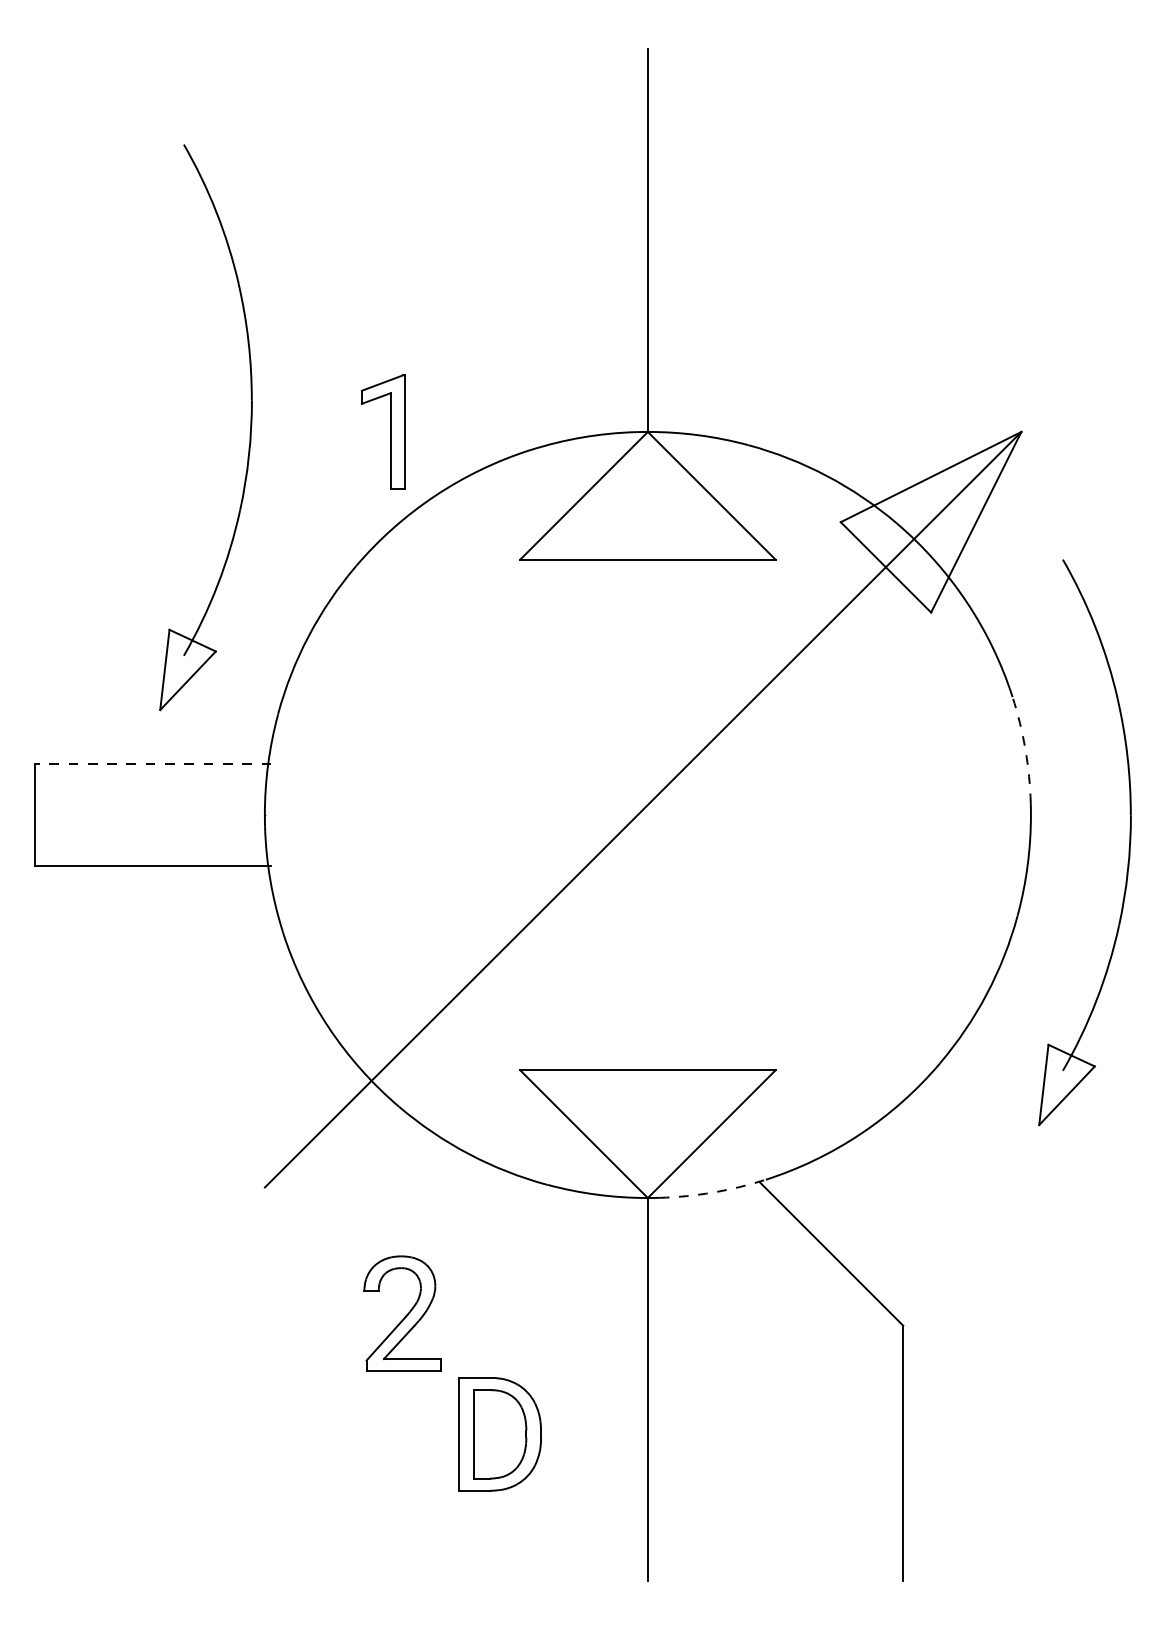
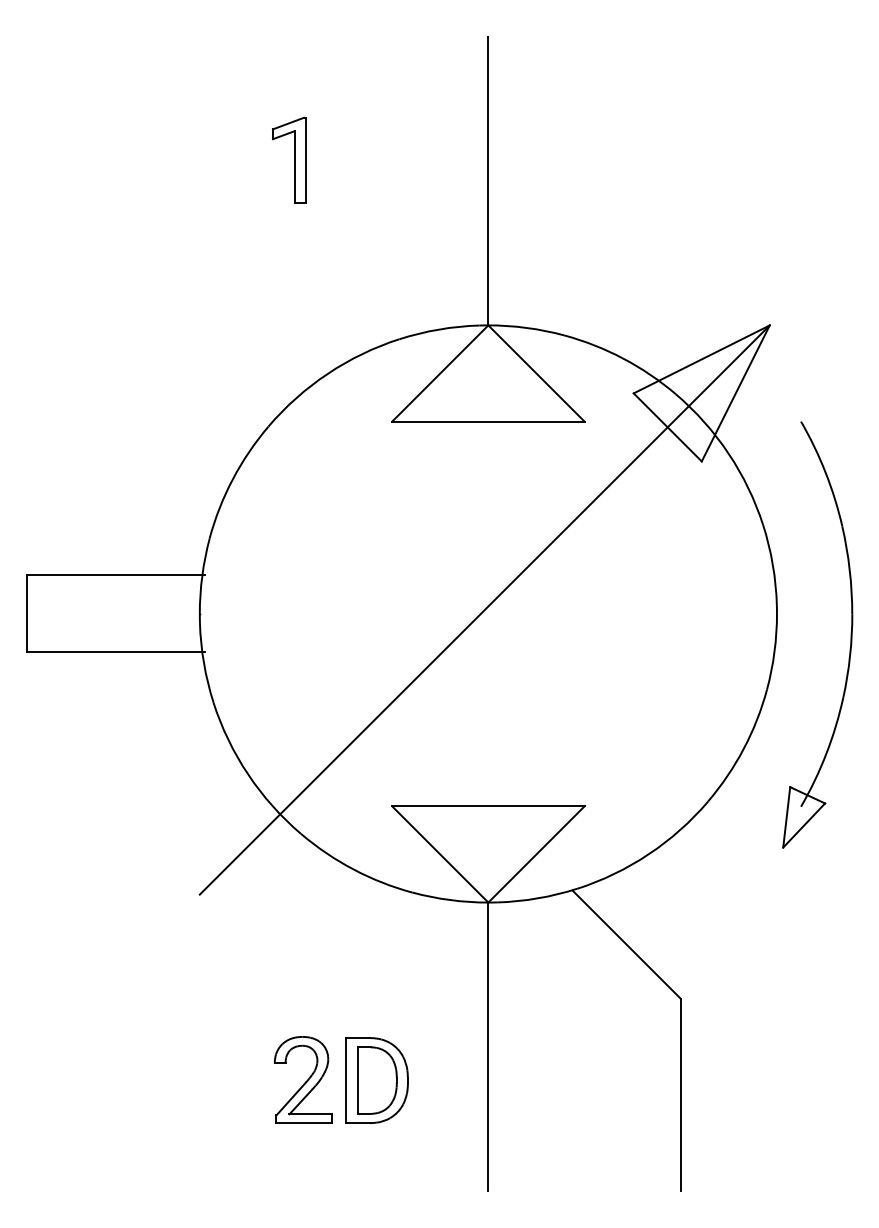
part: (390, 431) -> (294, 160), moved
part: (249, 433) -> (188, 326), removed
arc: (1025, 749) -> (772, 564), dashed -> solid
line: (152, 763) -> (115, 575), dashed -> solid
arc: (713, 1192) -> (537, 898), dashed -> solid
part: (402, 1313) -> (303, 1079), moved

